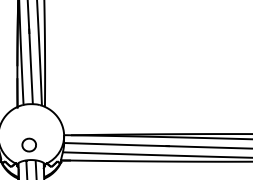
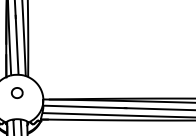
part: (28, 144) -> (16, 92), moved

